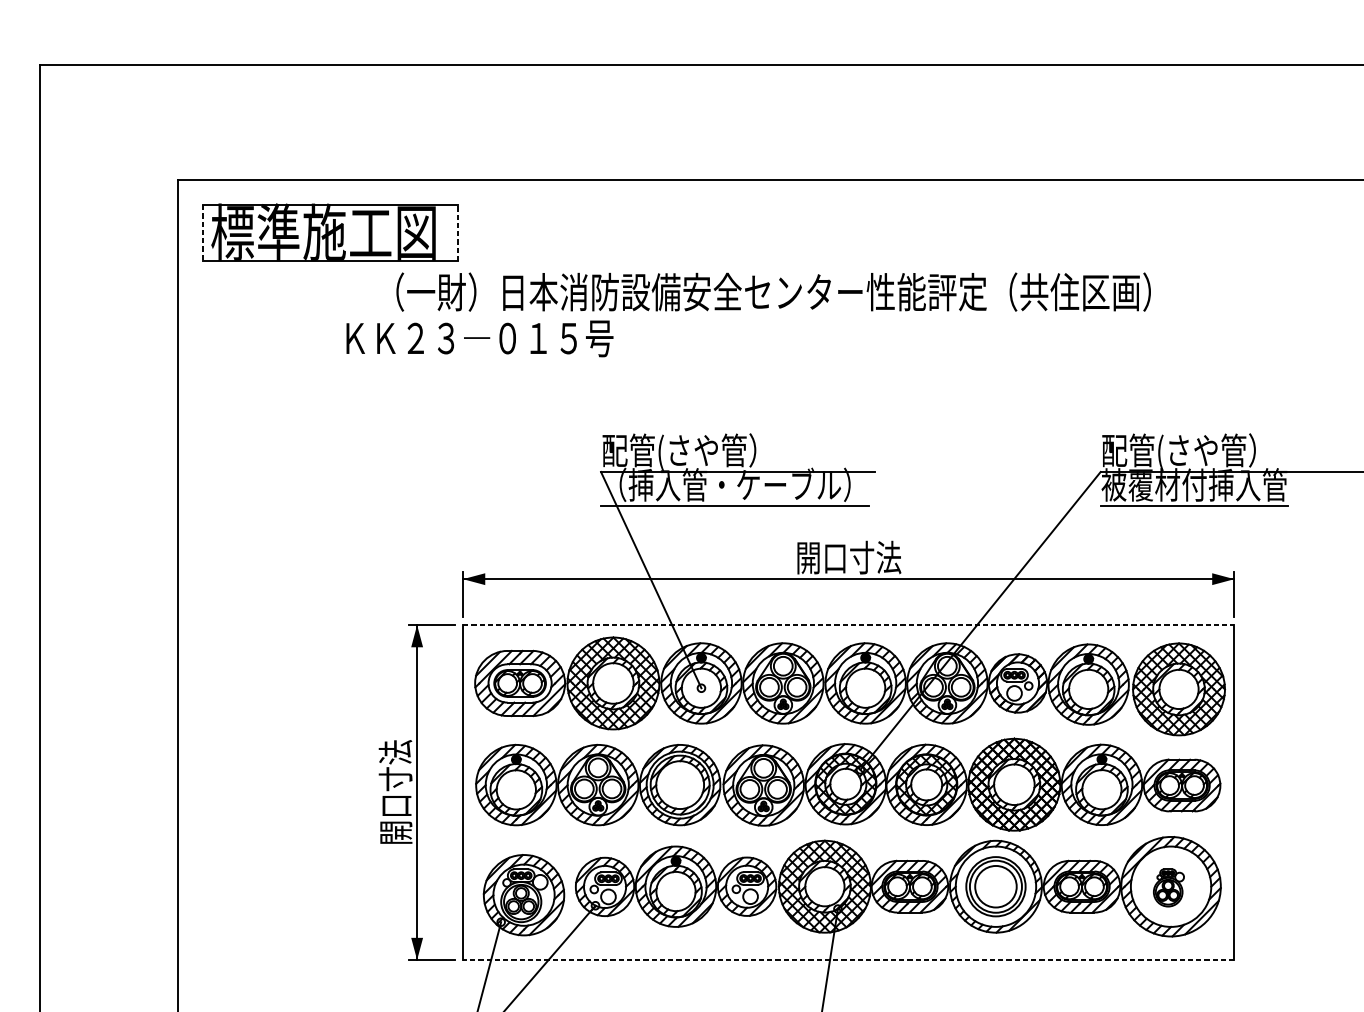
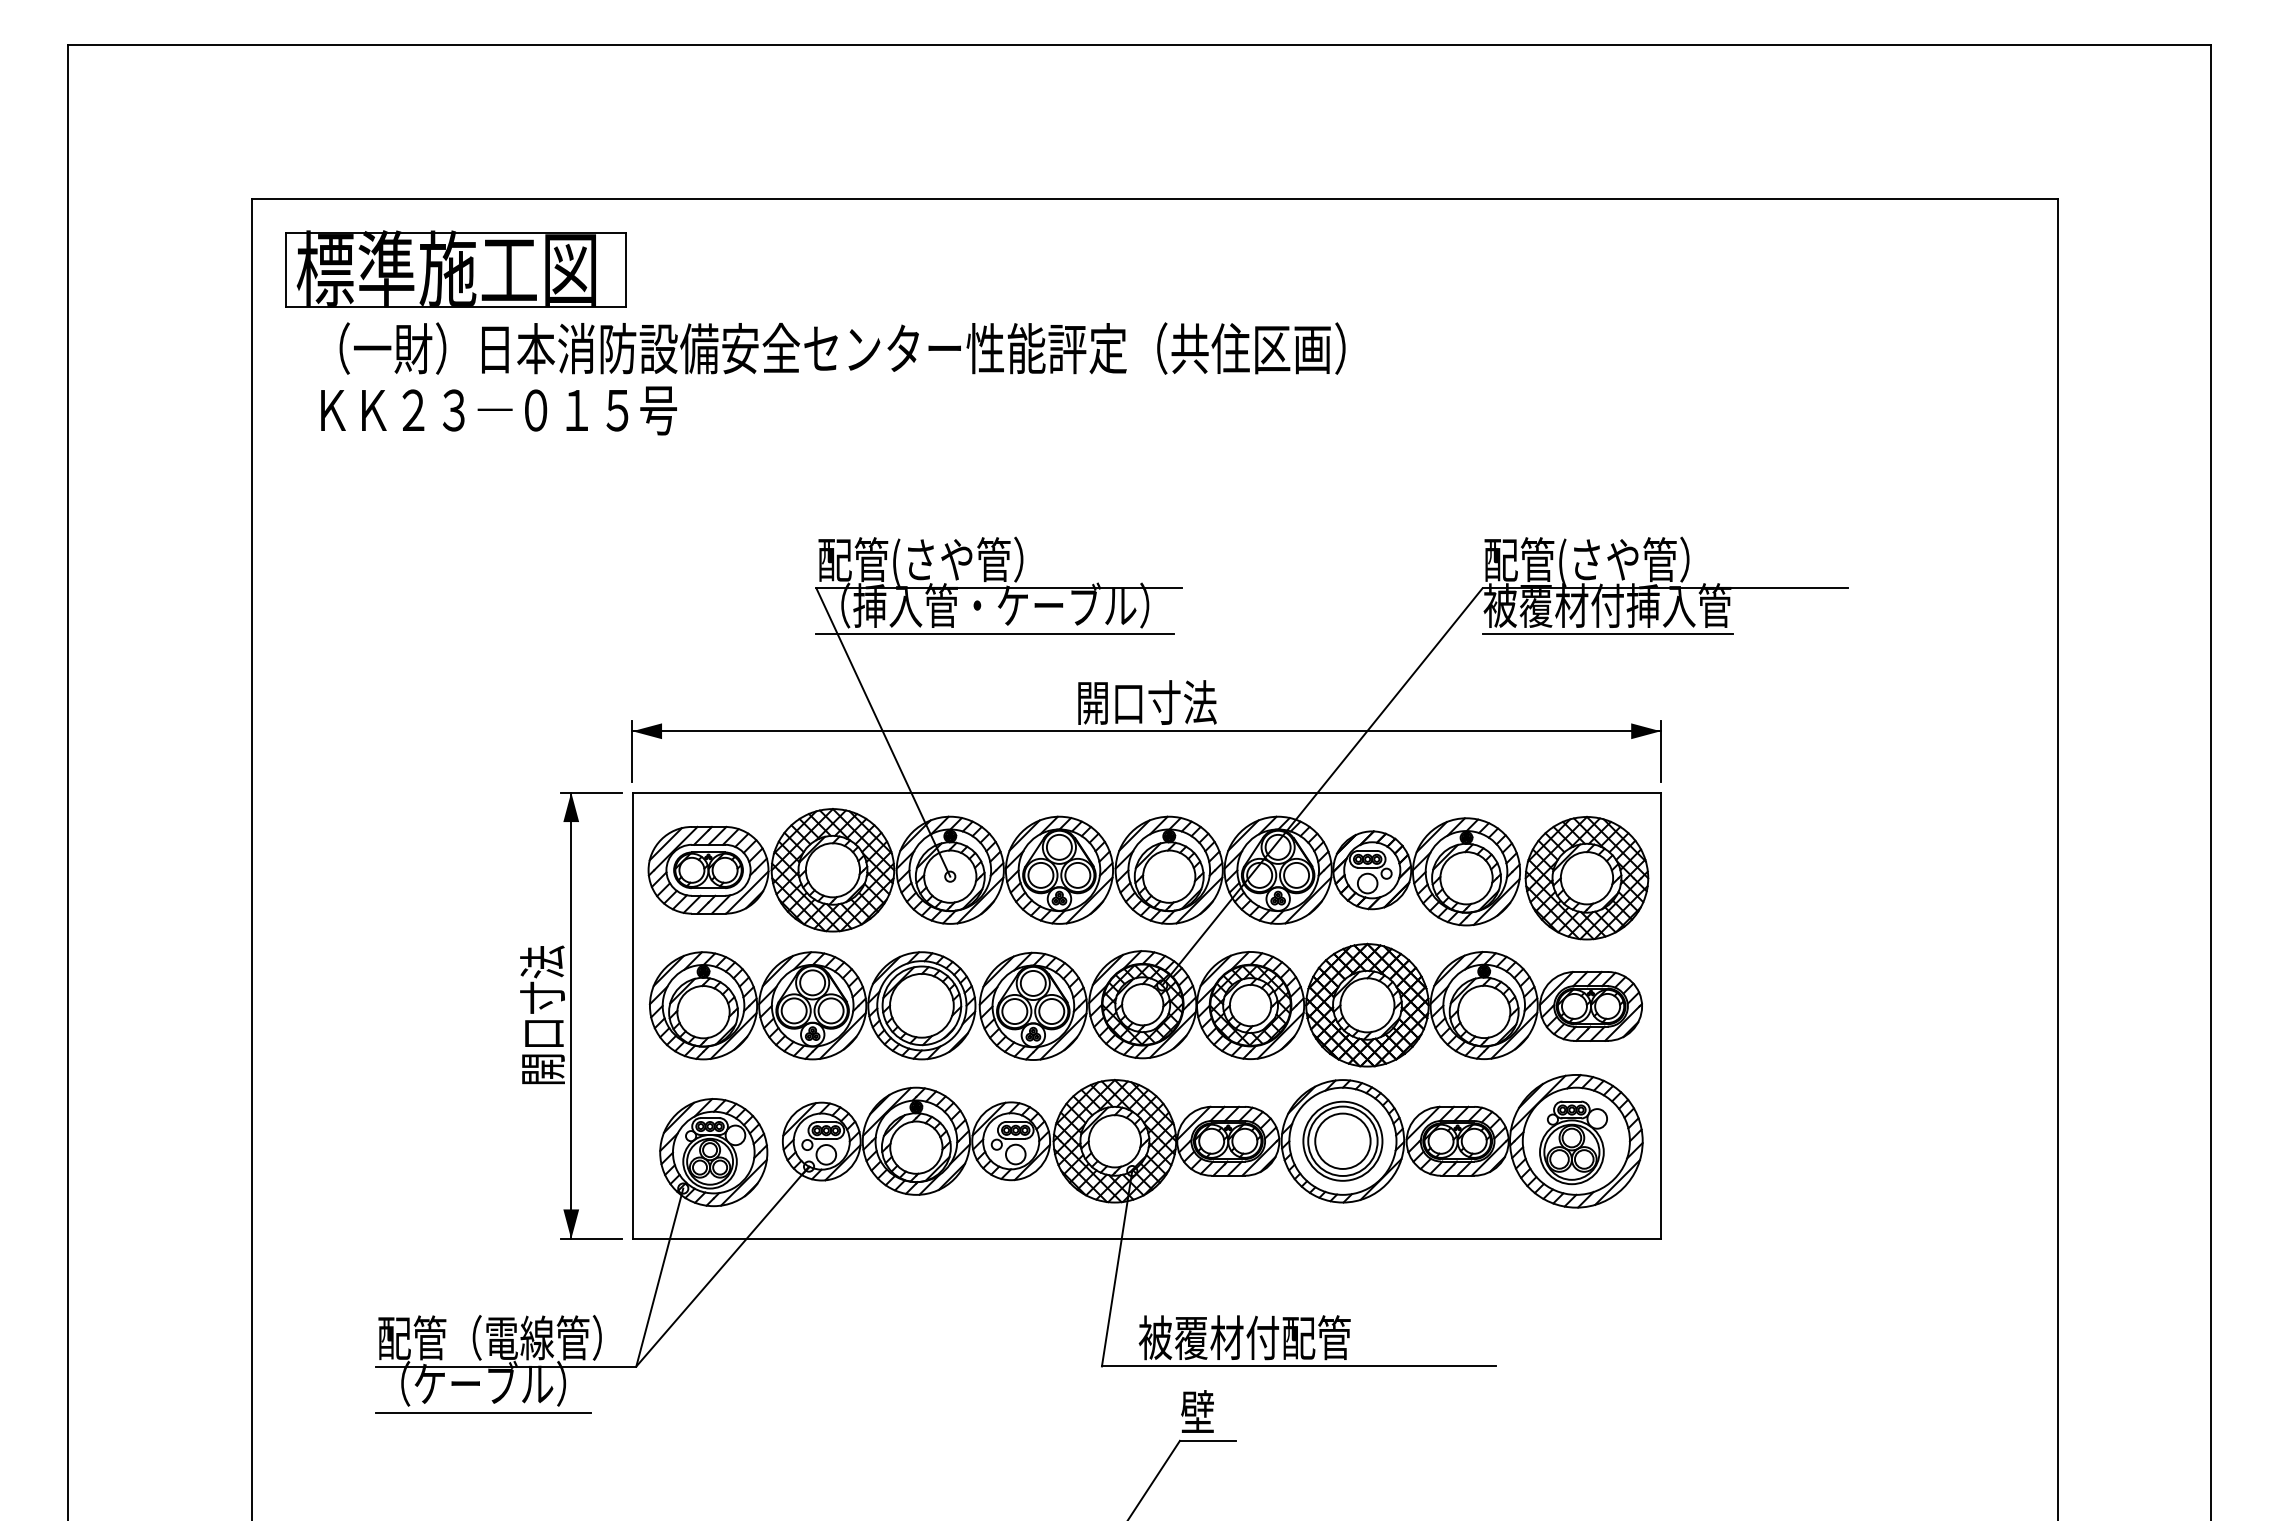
line: (458, 232) -> (626, 269), dashed -> solid
line: (203, 233) -> (286, 270), dashed -> solid
text: (773, 292) -> (842, 348), moved
text: (479, 338) -> (498, 410), moved
line: (849, 625) -> (1147, 792), dashed -> solid
part: (1168, 887) -> (1573, 1142), size x1.67
line: (848, 960) -> (1146, 1239), dashed -> solid

